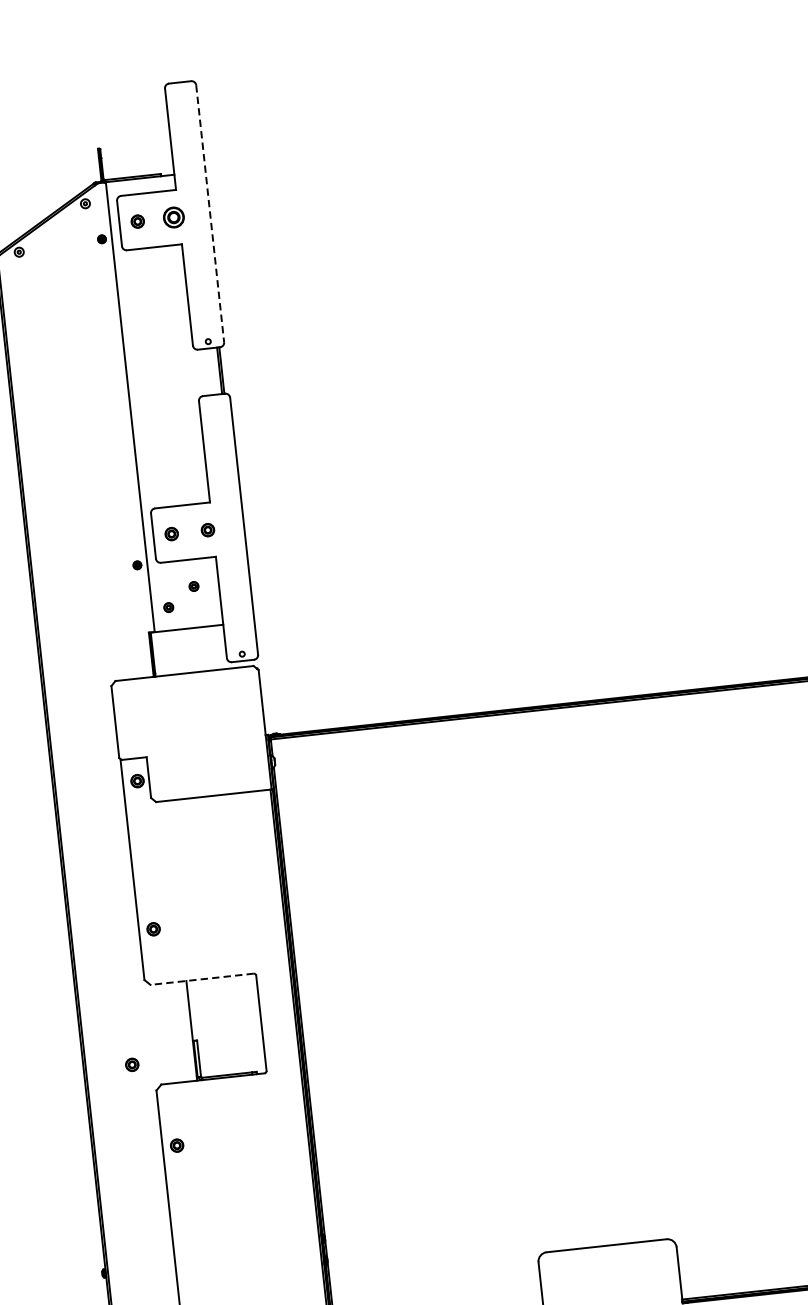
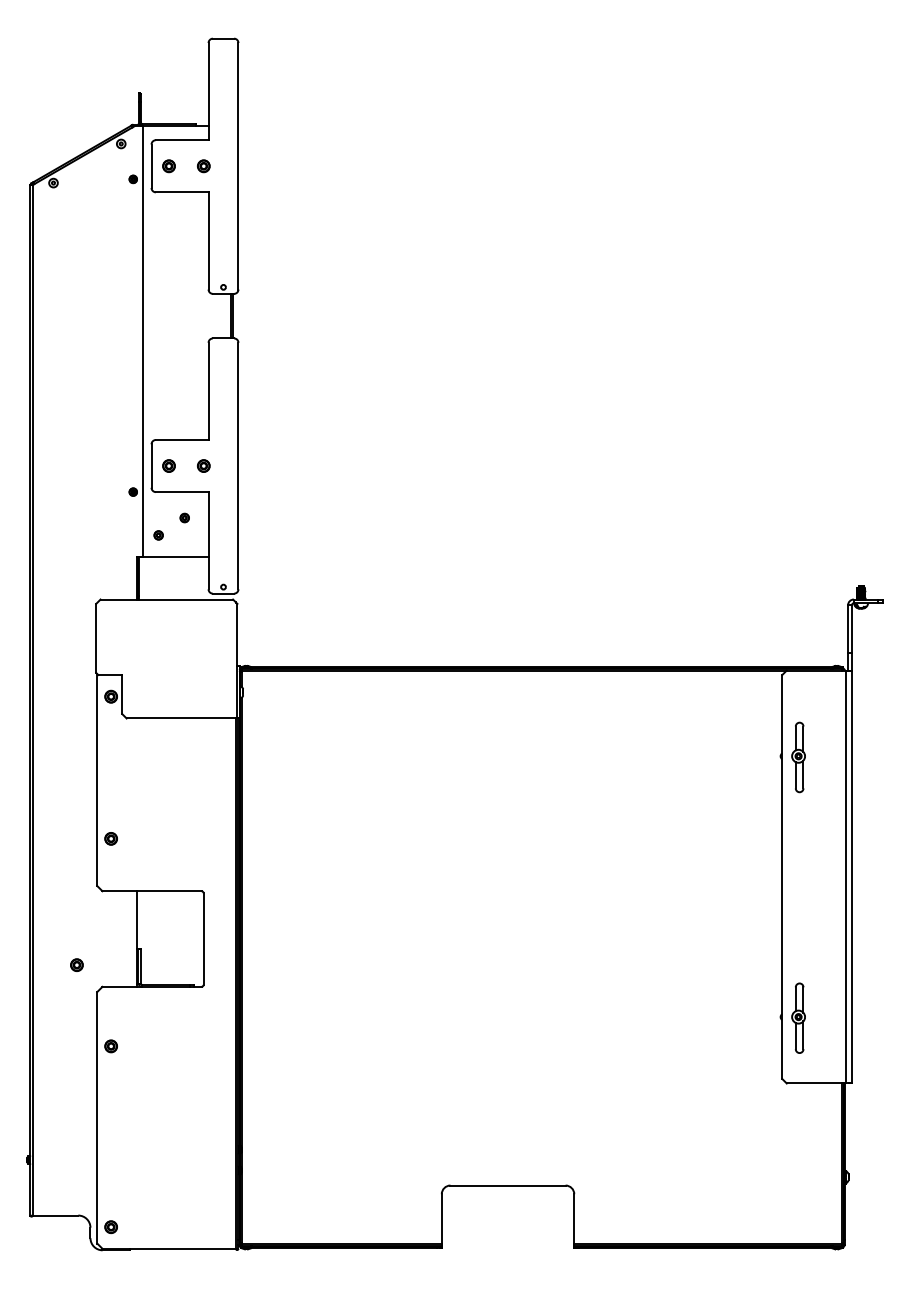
line: (210, 213) -> (238, 166), dashed -> solid
part: (173, 217) -> (203, 166), size x0.62
line: (202, 979) -> (152, 891), dashed -> solid

